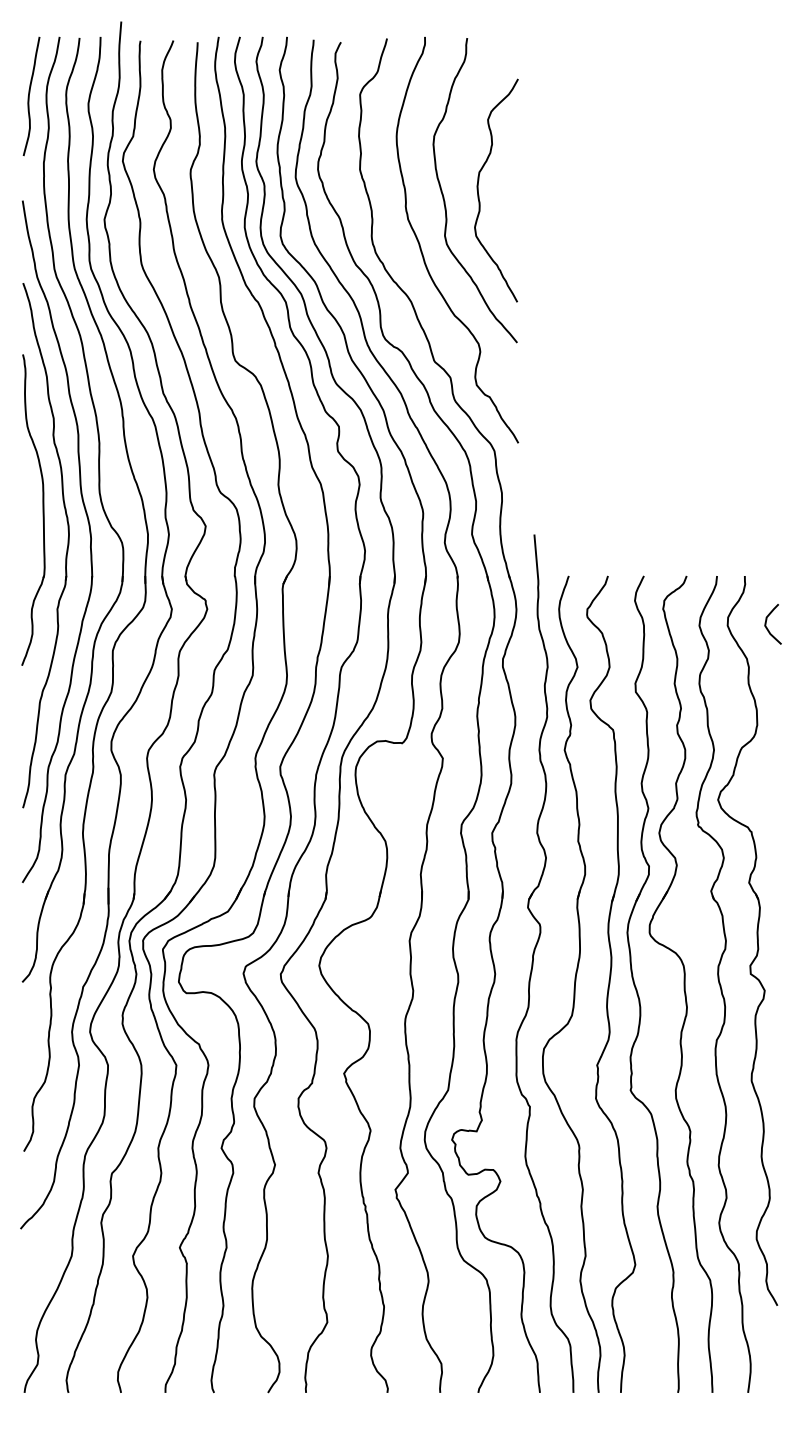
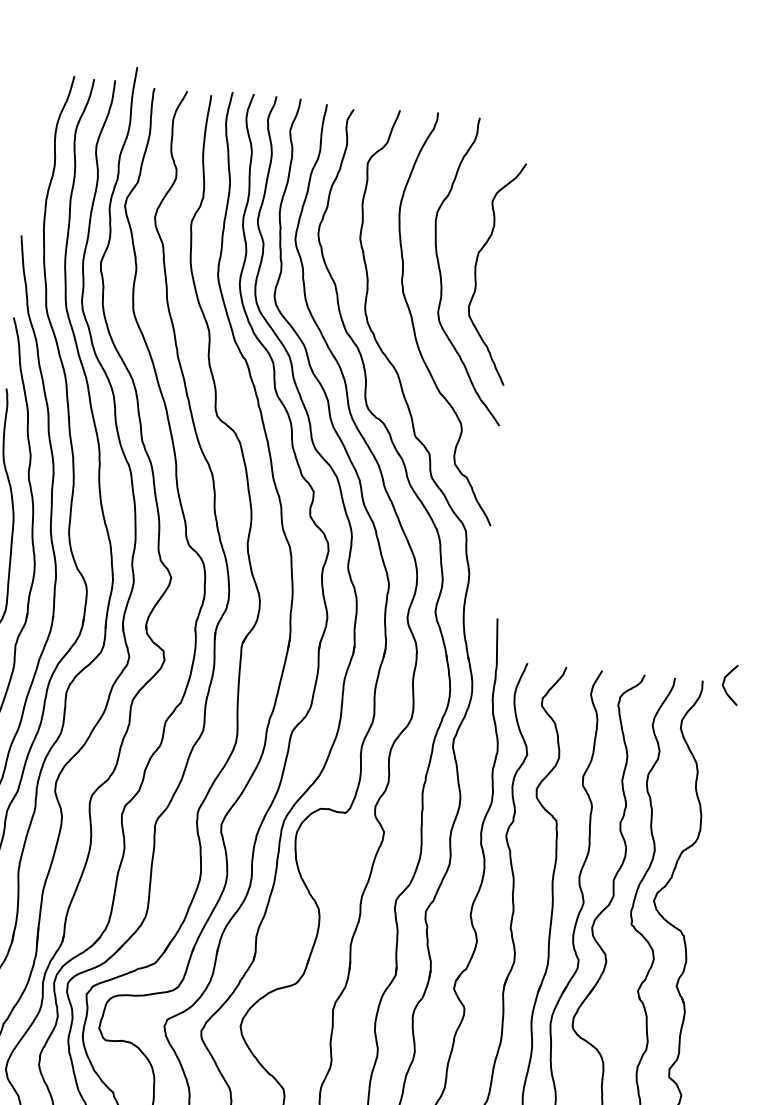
curve: (29, 96) -> (38, 132), removed
curve: (767, 627) -> (724, 687), moved

